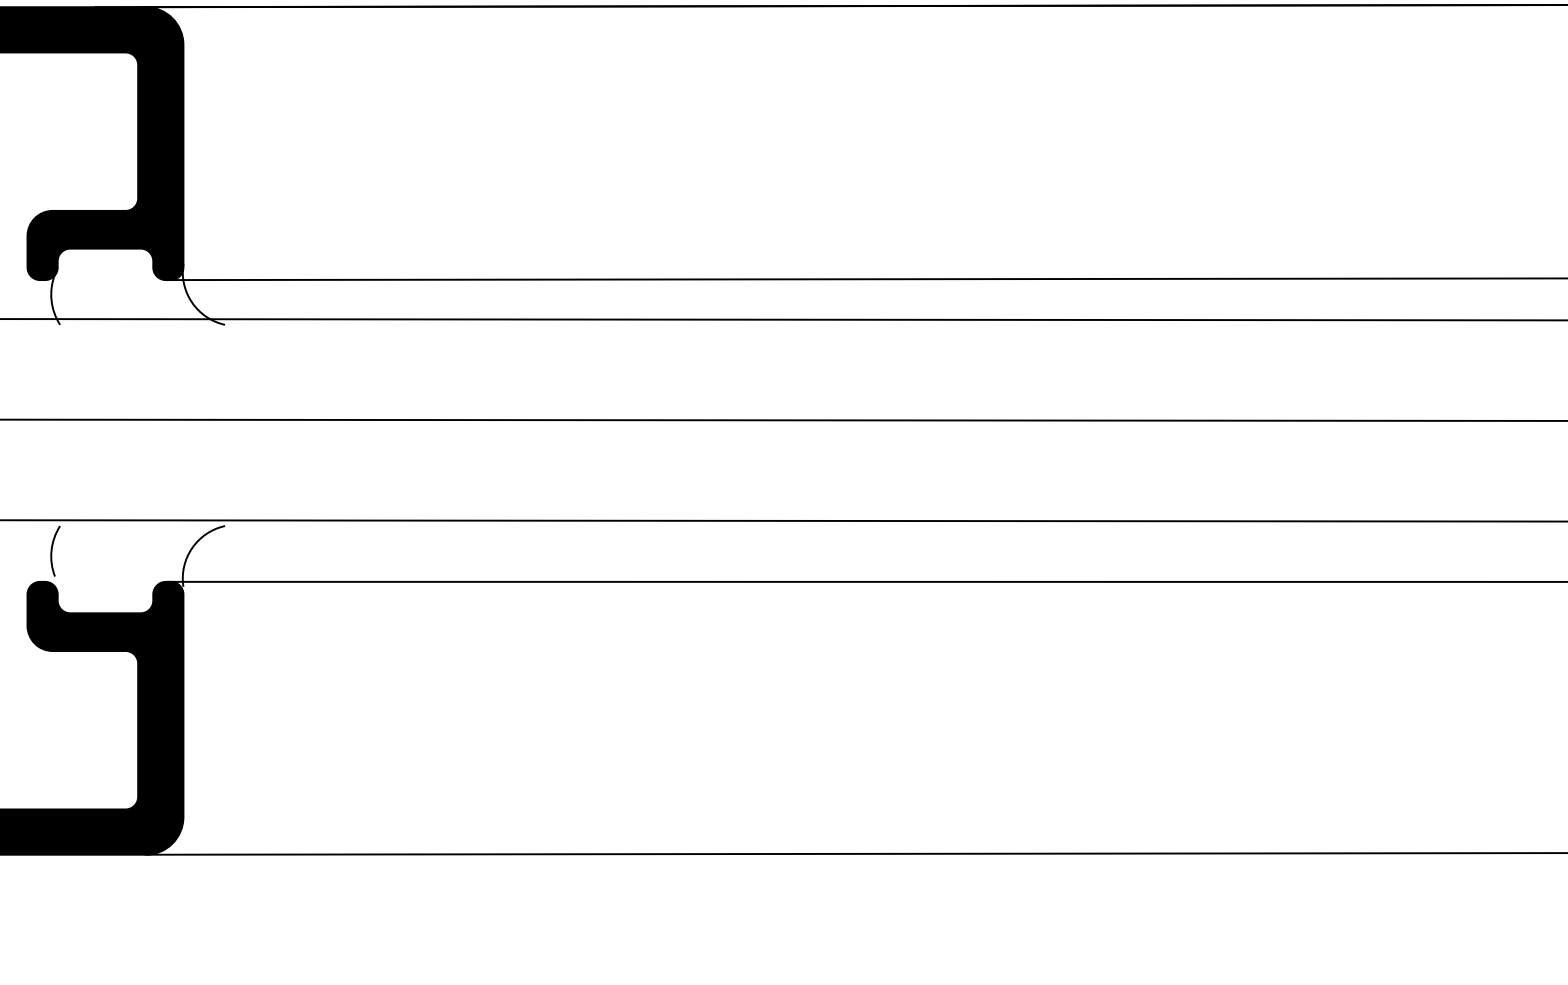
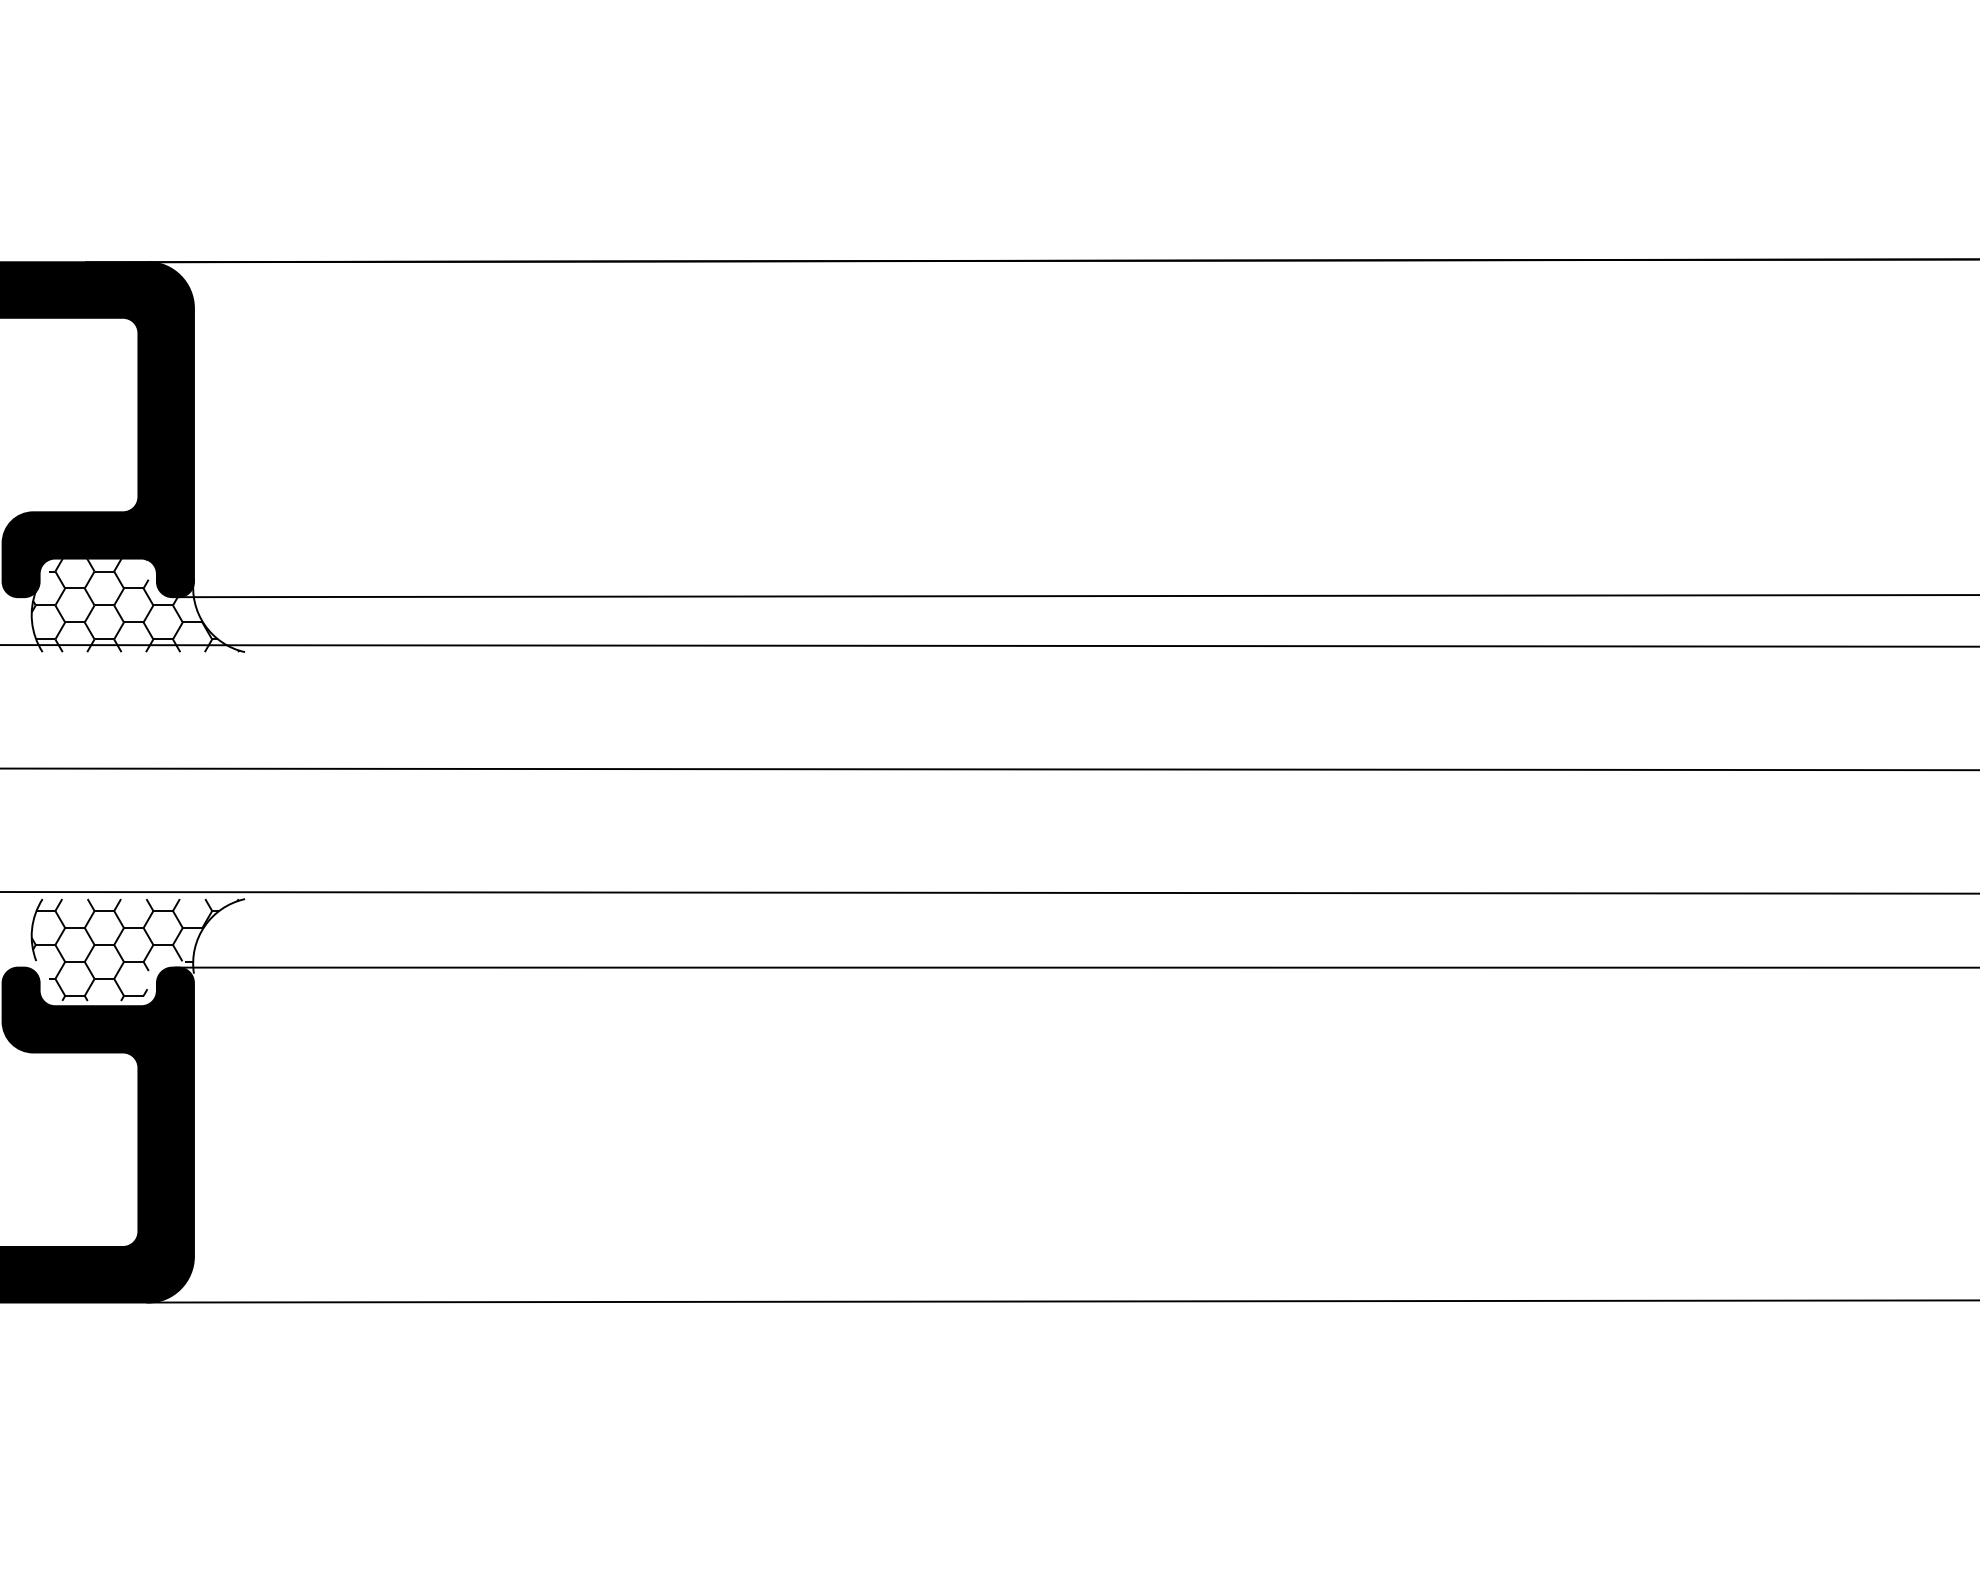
hatch: (135, 283) -> (135, 601), added
hatch: (134, 567) -> (134, 949), added

